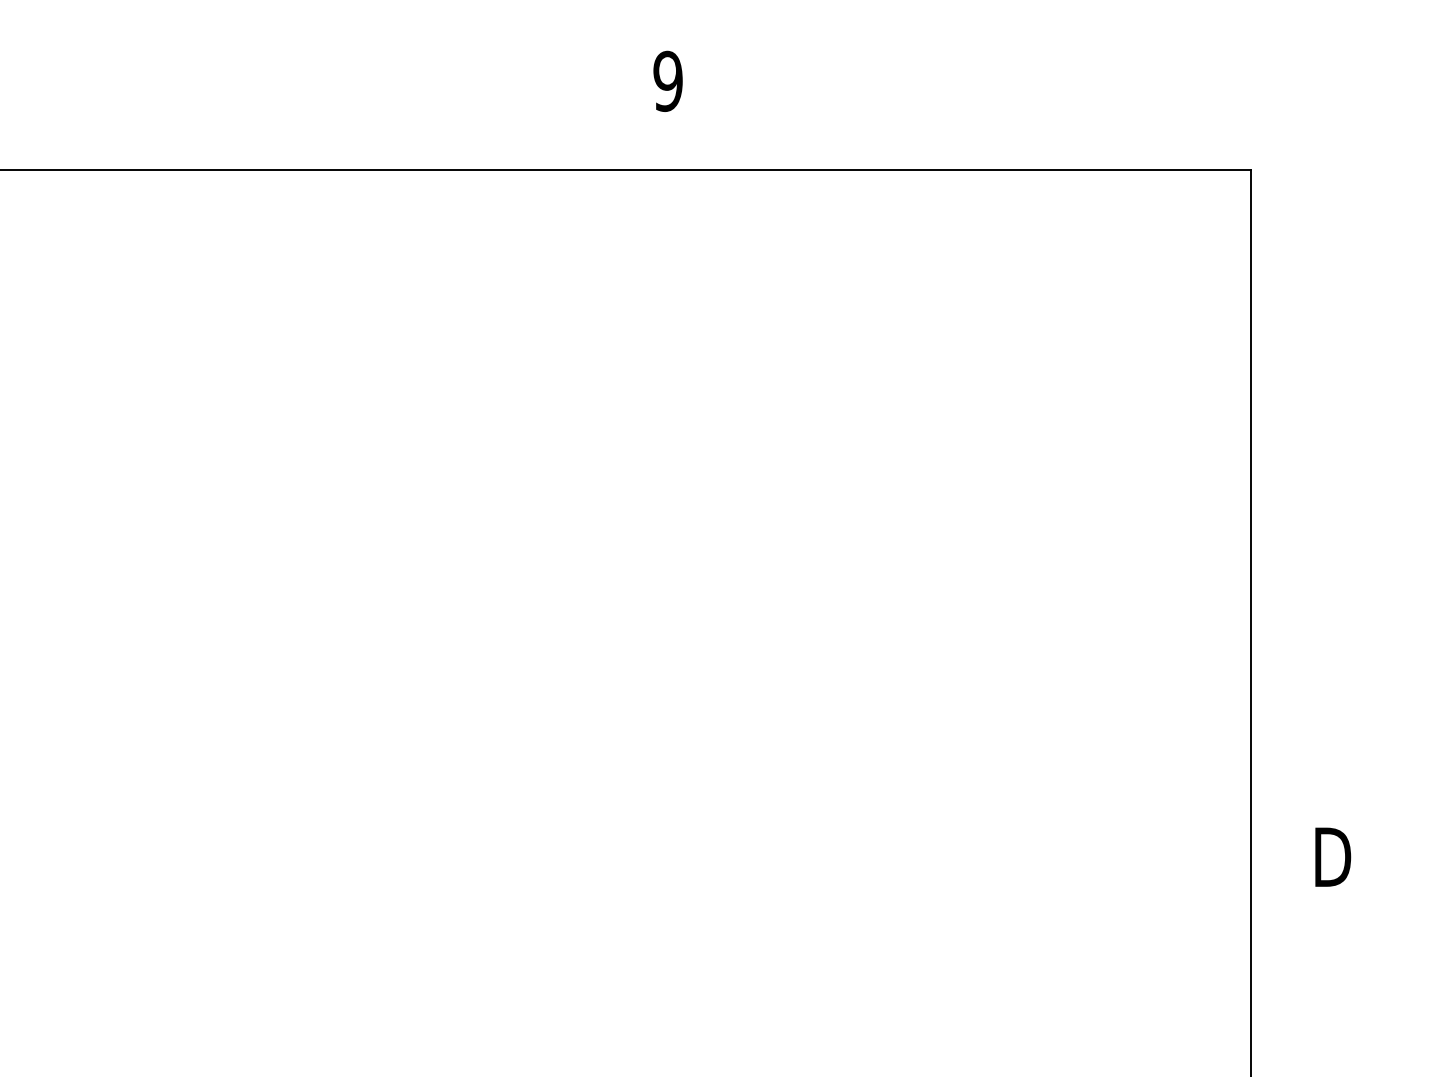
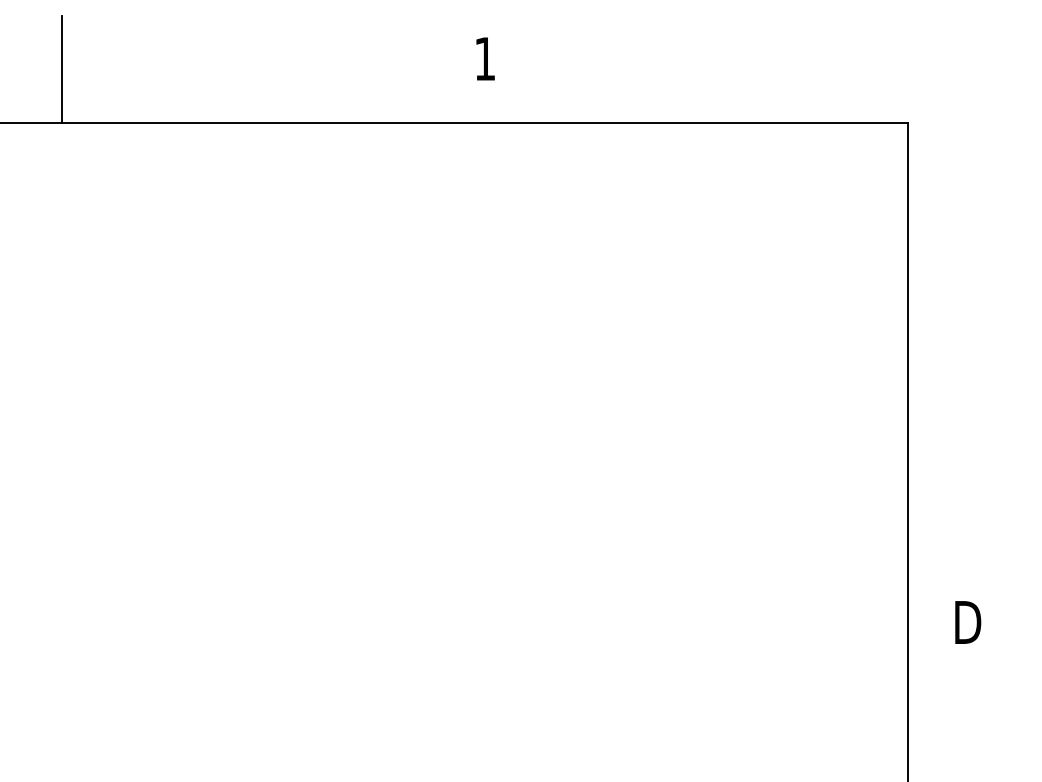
text: (667, 80) -> (484, 58), 9 -> 1
line: (86, 95) -> (62, 69), added

